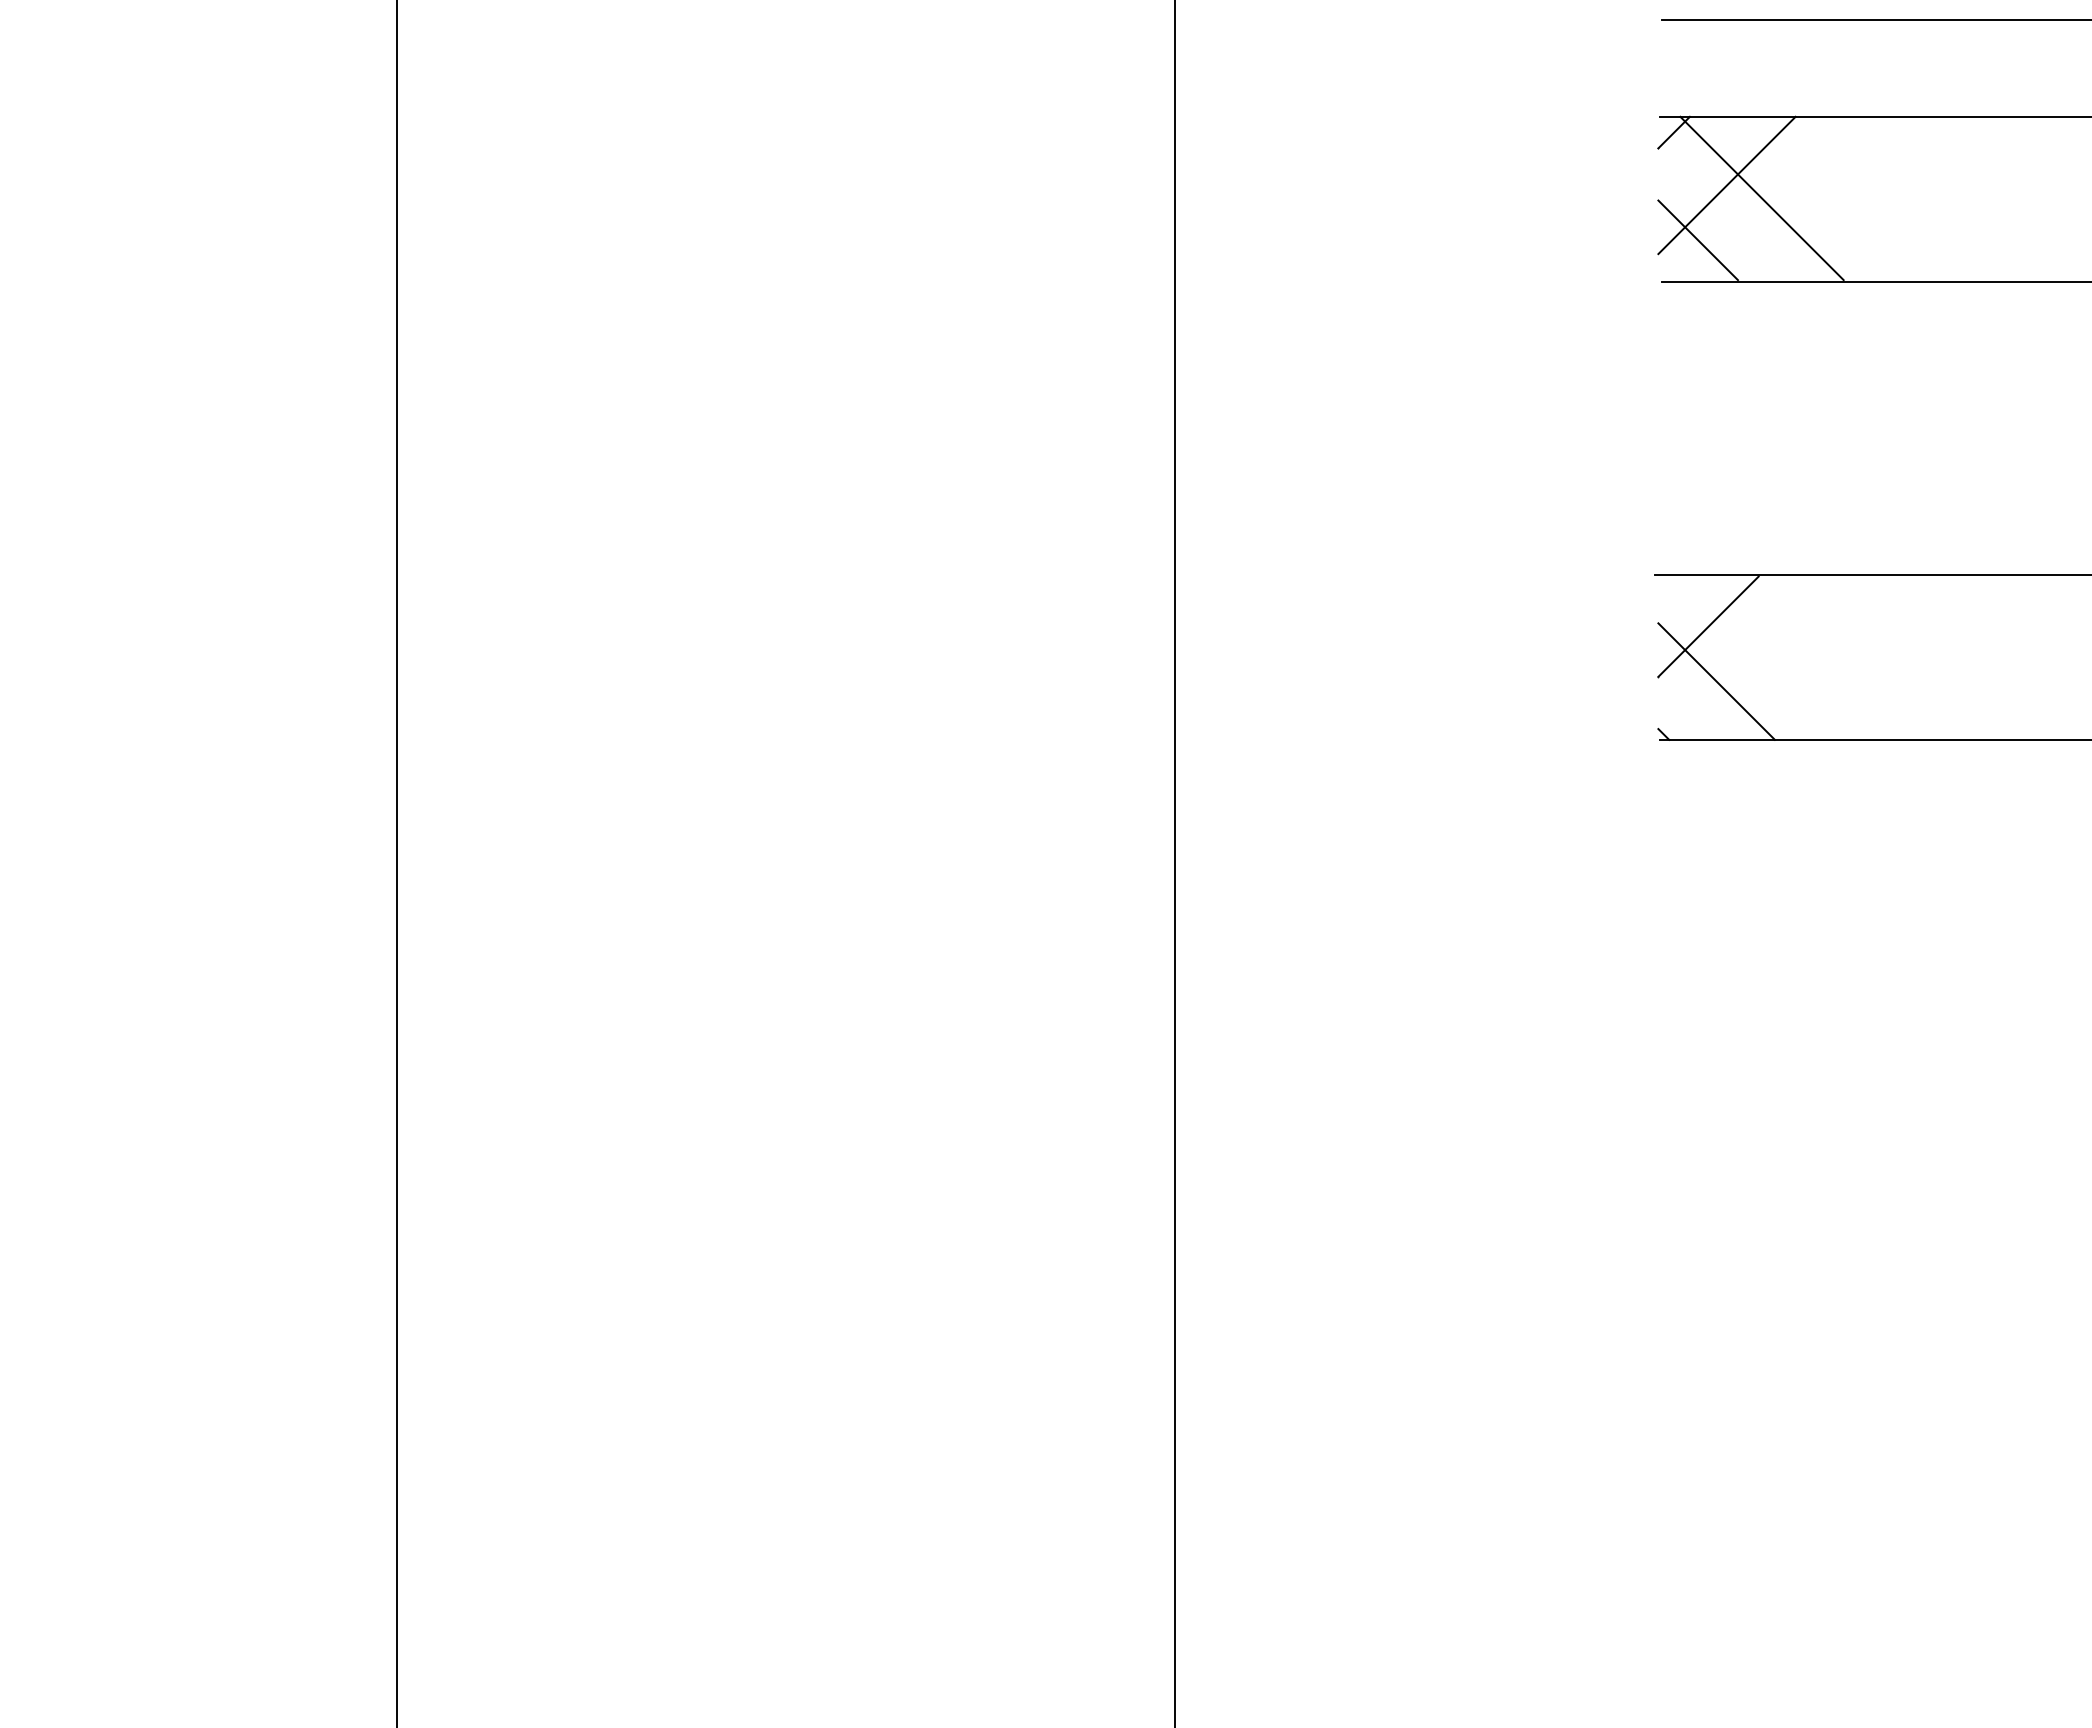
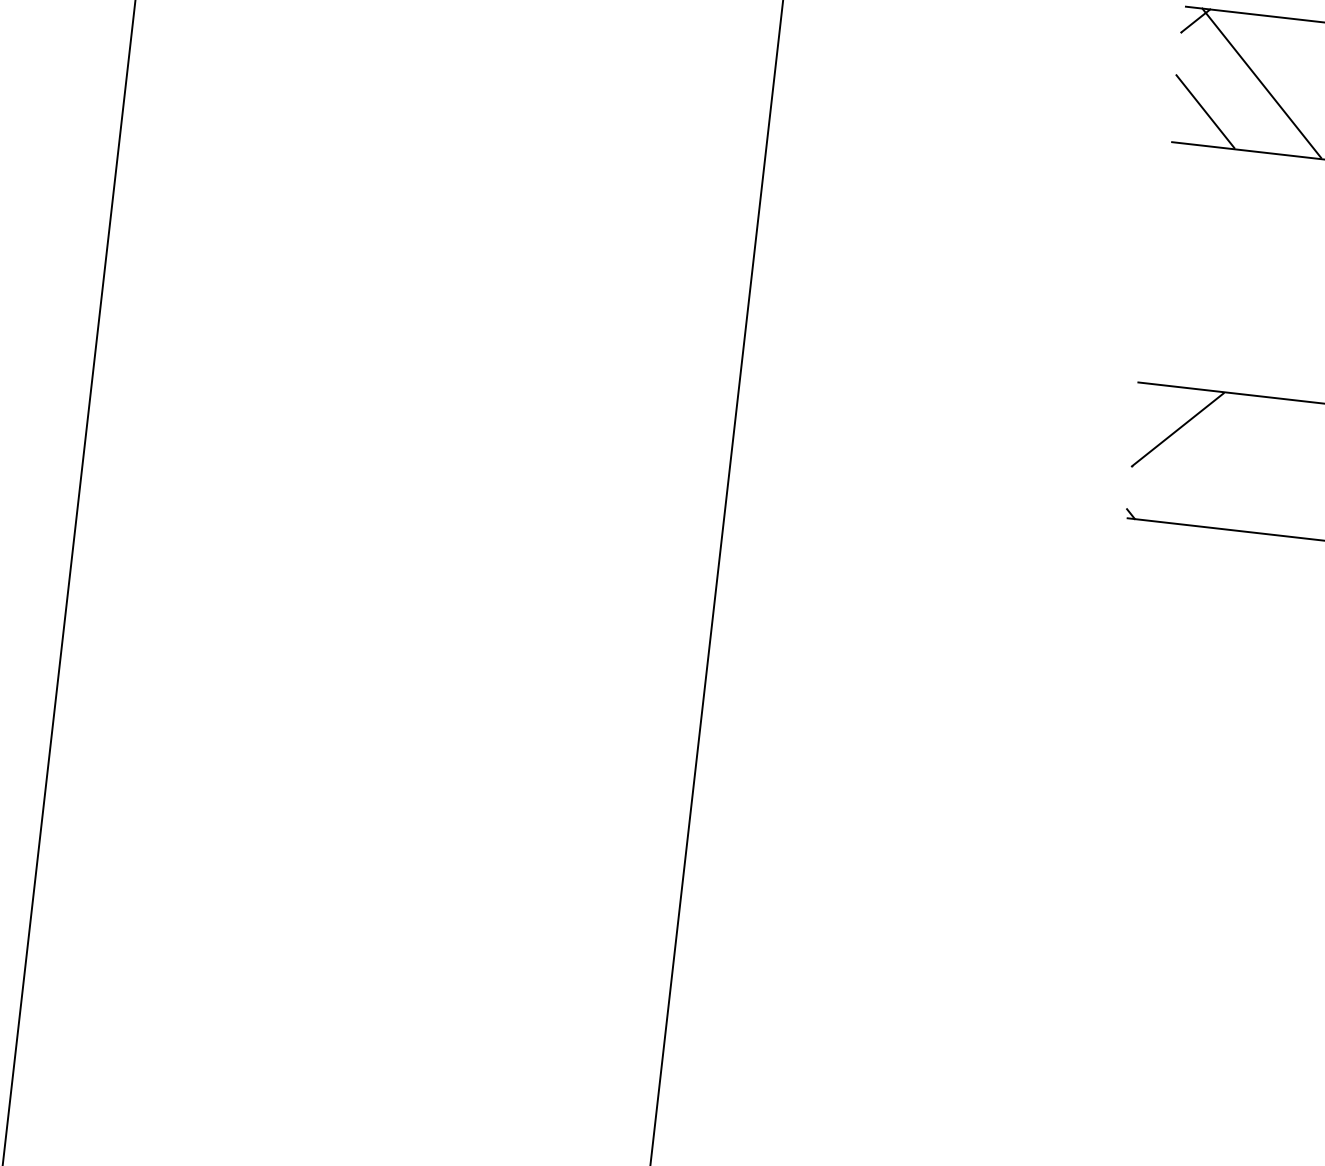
line: (1726, 185) -> (1233, 69), removed
line: (1716, 681) -> (1179, 475), removed

